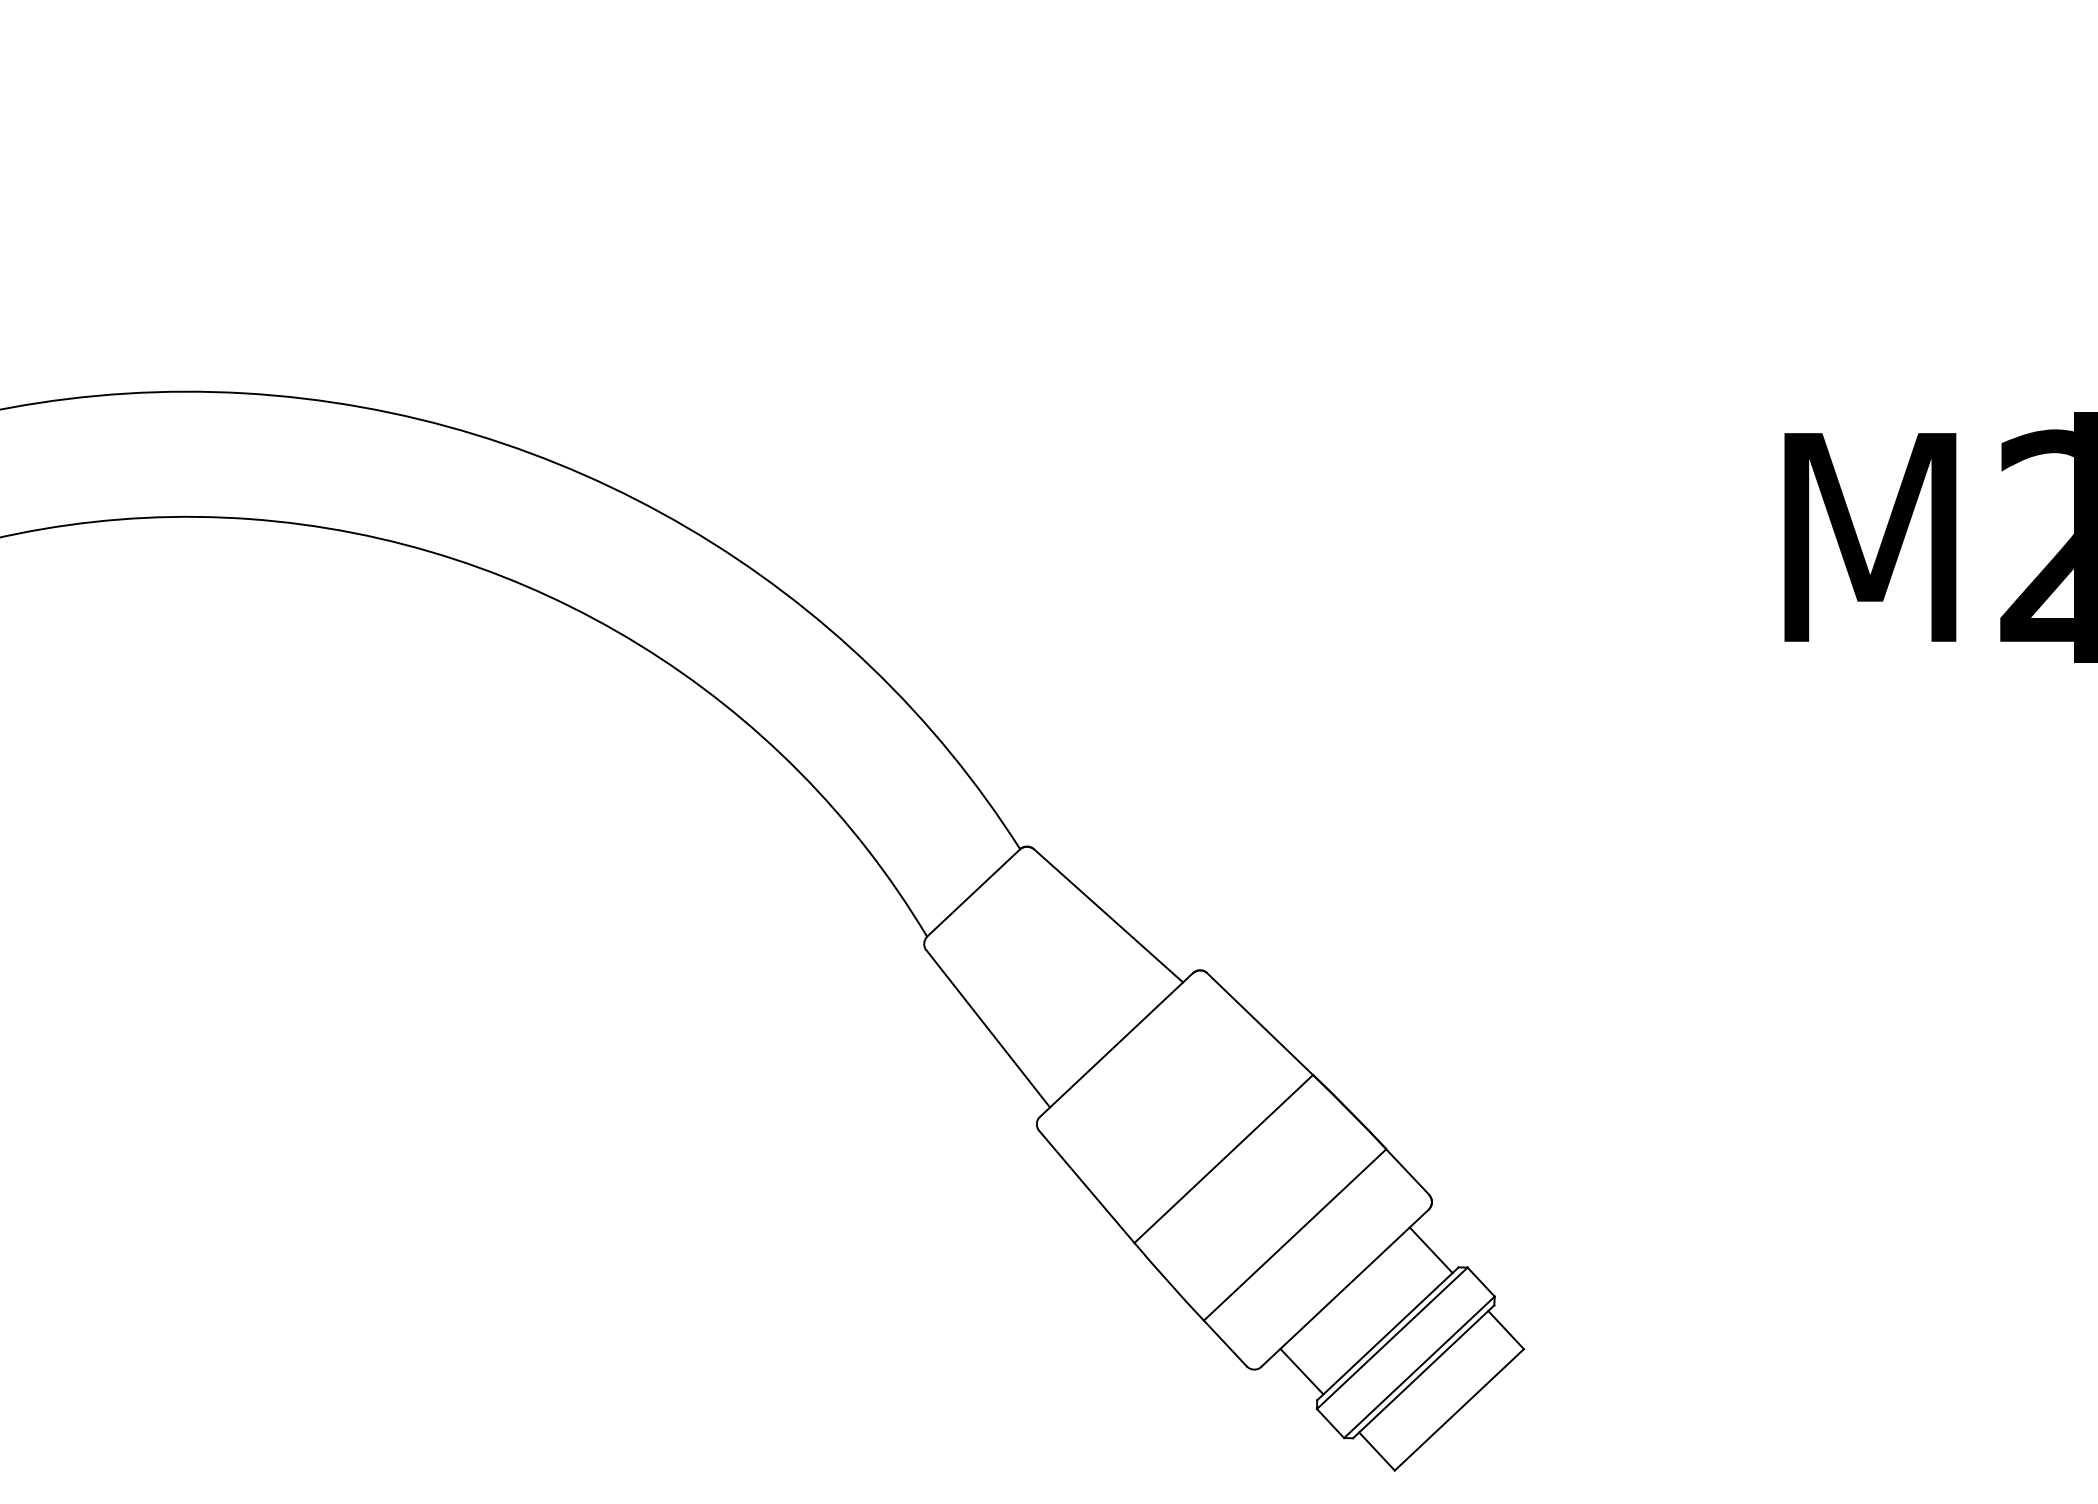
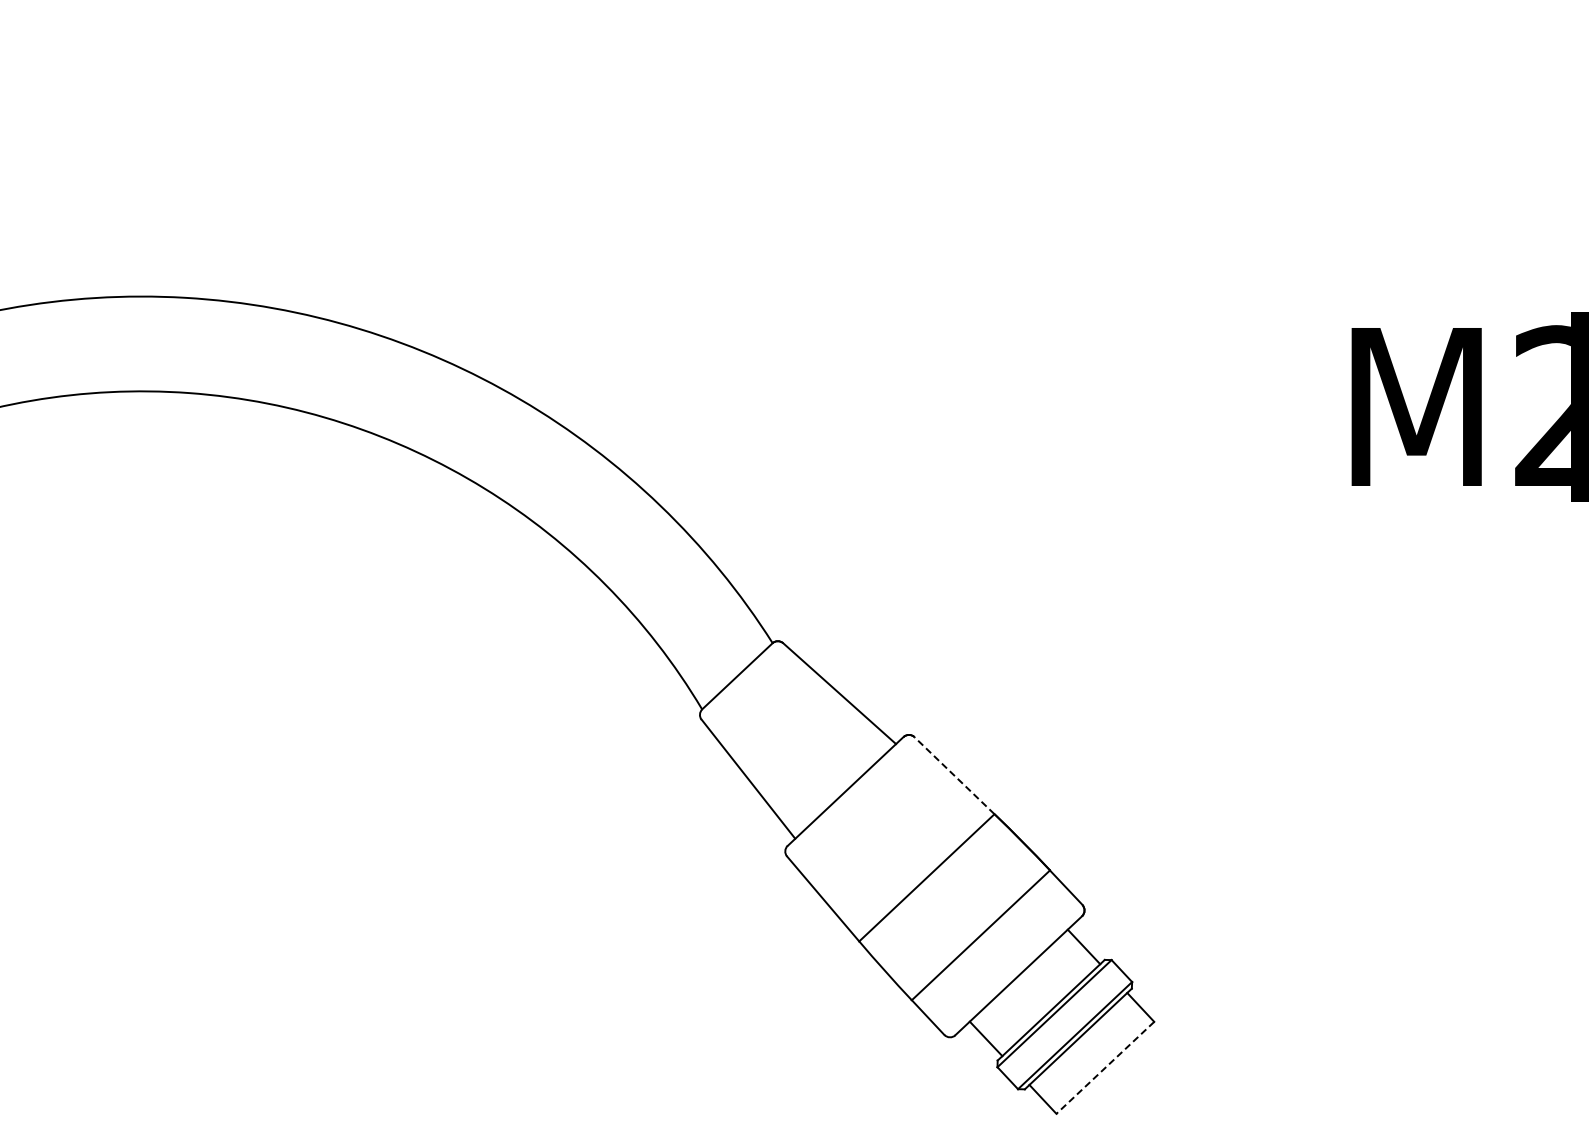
line: (1260, 1023) -> (954, 775), solid -> dashed
line: (1459, 1410) -> (1105, 1068), solid -> dashed

